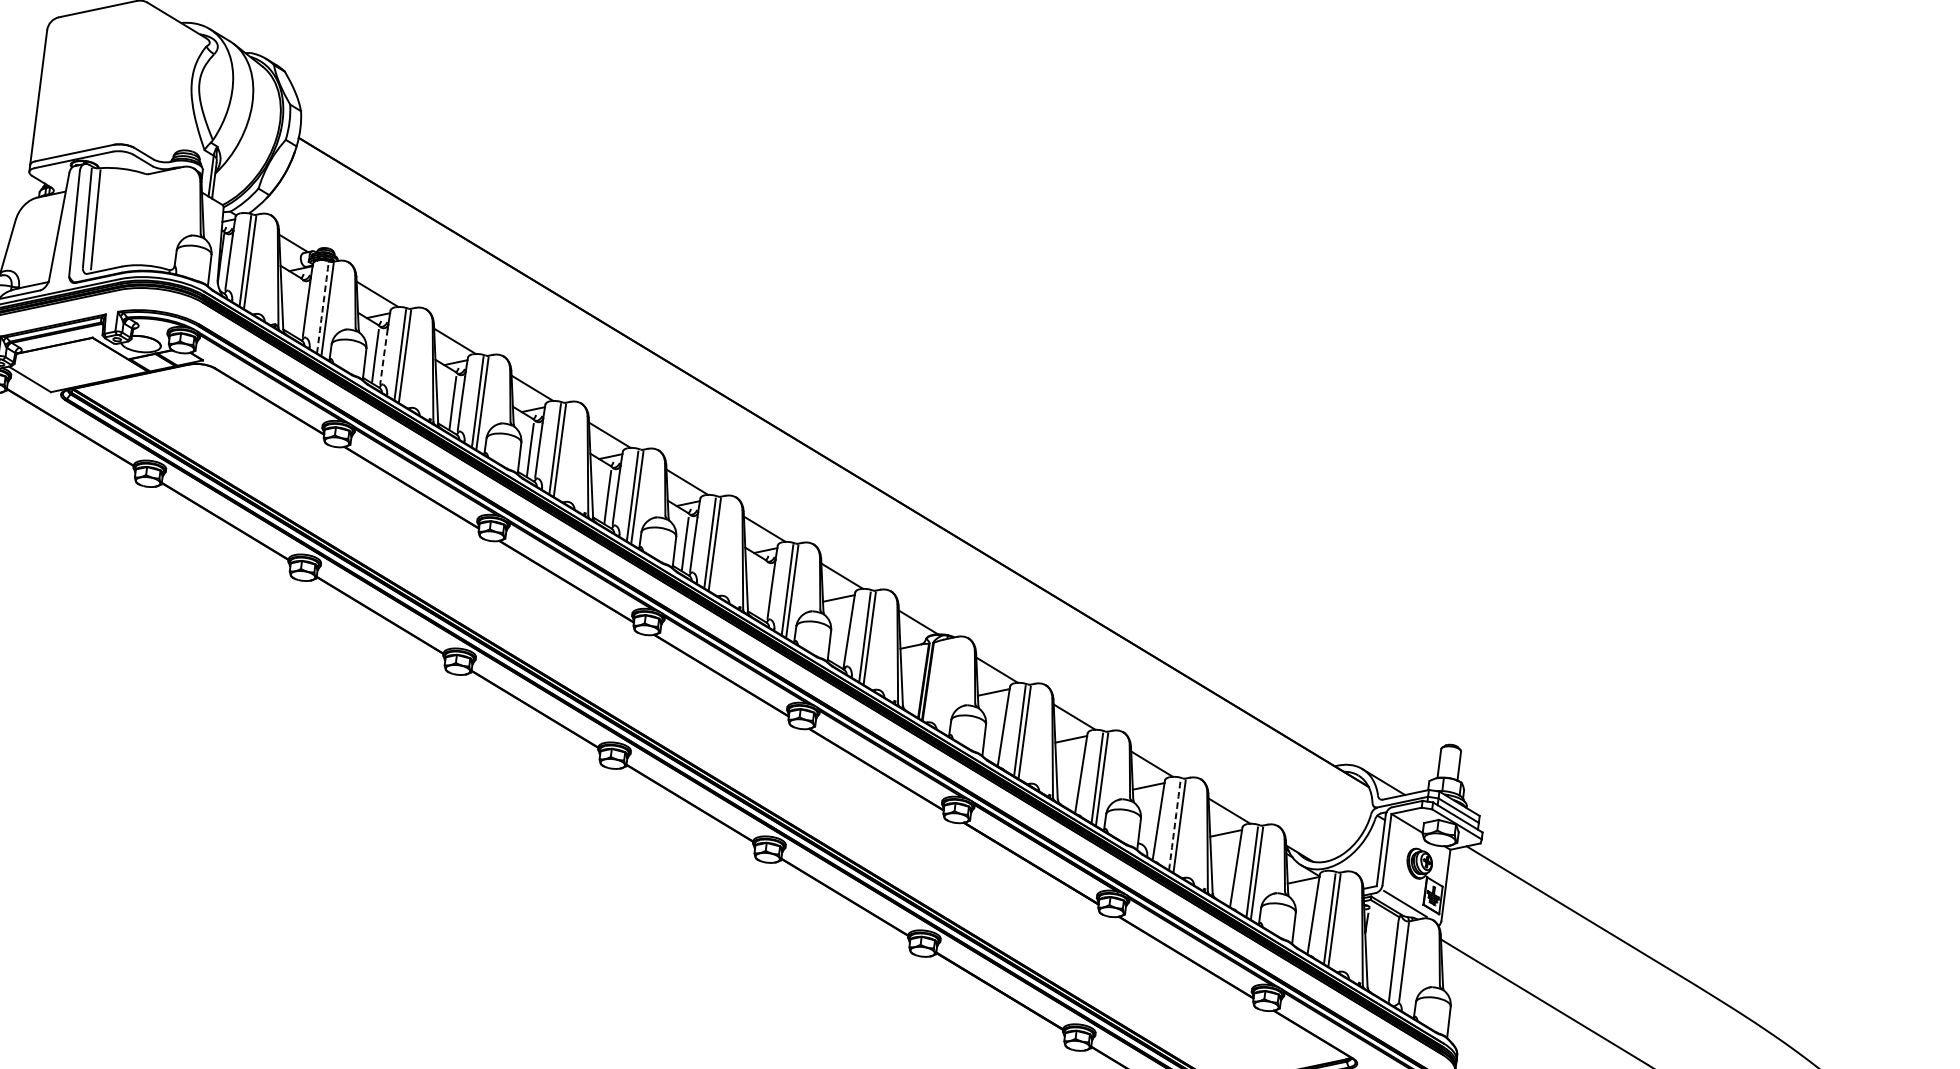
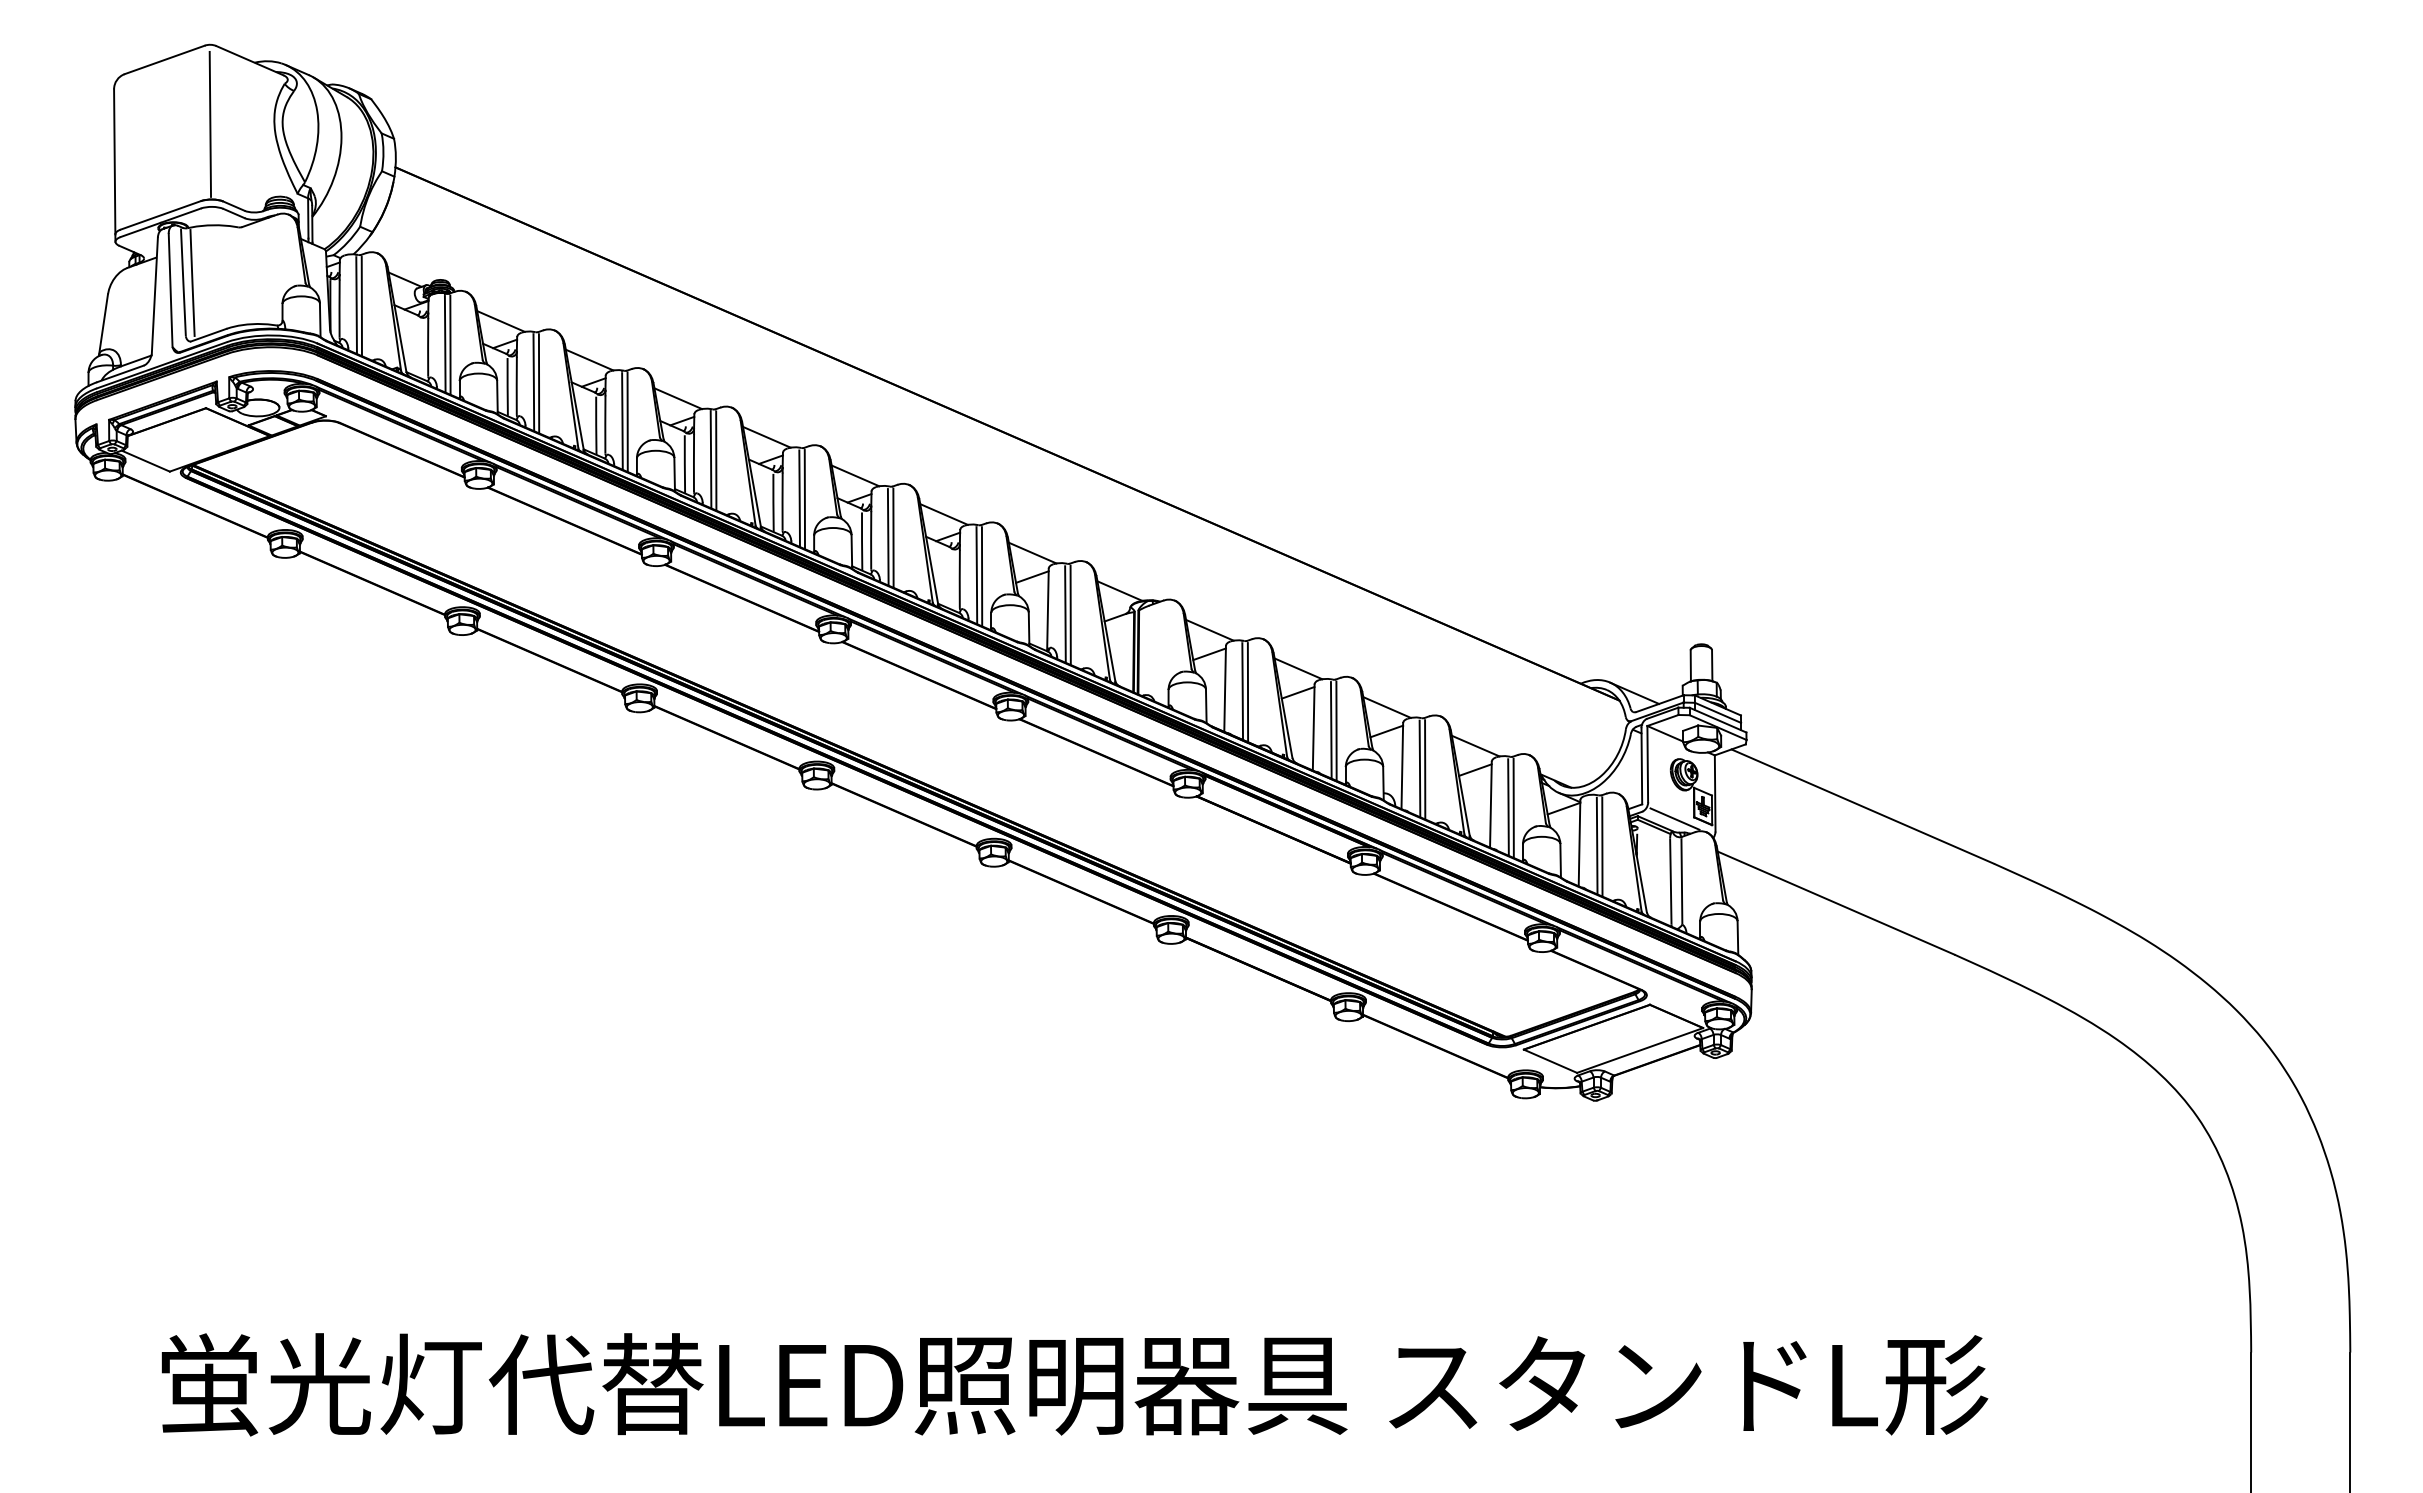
line: (132, 73) -> (210, 123), added
arc: (323, 307) -> (445, 343), dashed -> solid
line: (383, 355) -> (516, 385), dashed -> solid
arc: (1174, 824) -> (1419, 768), dashed -> solid

